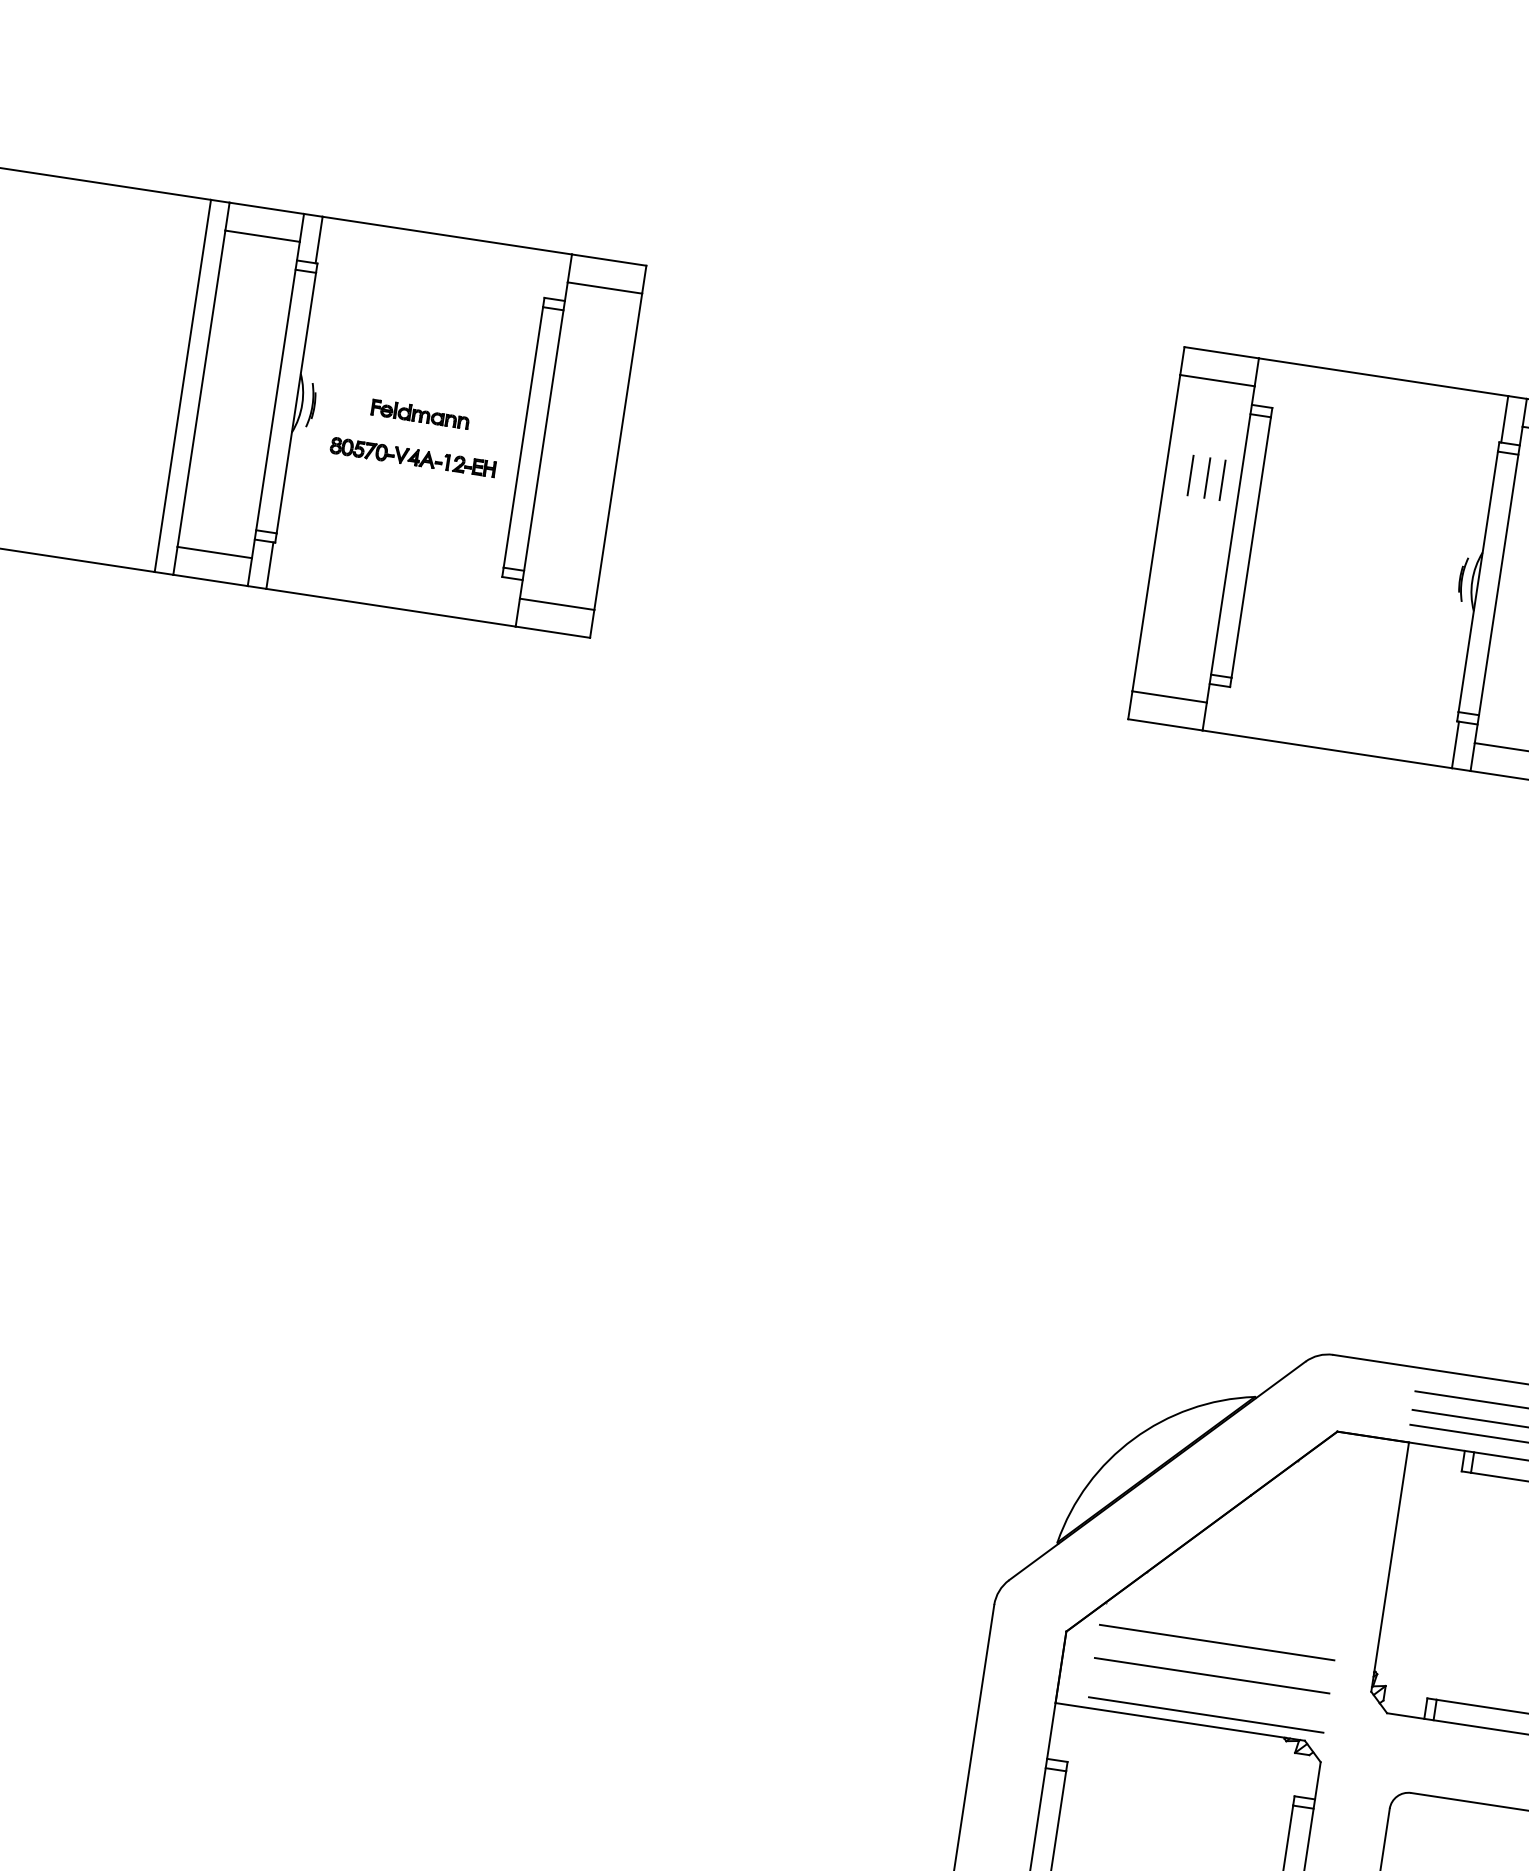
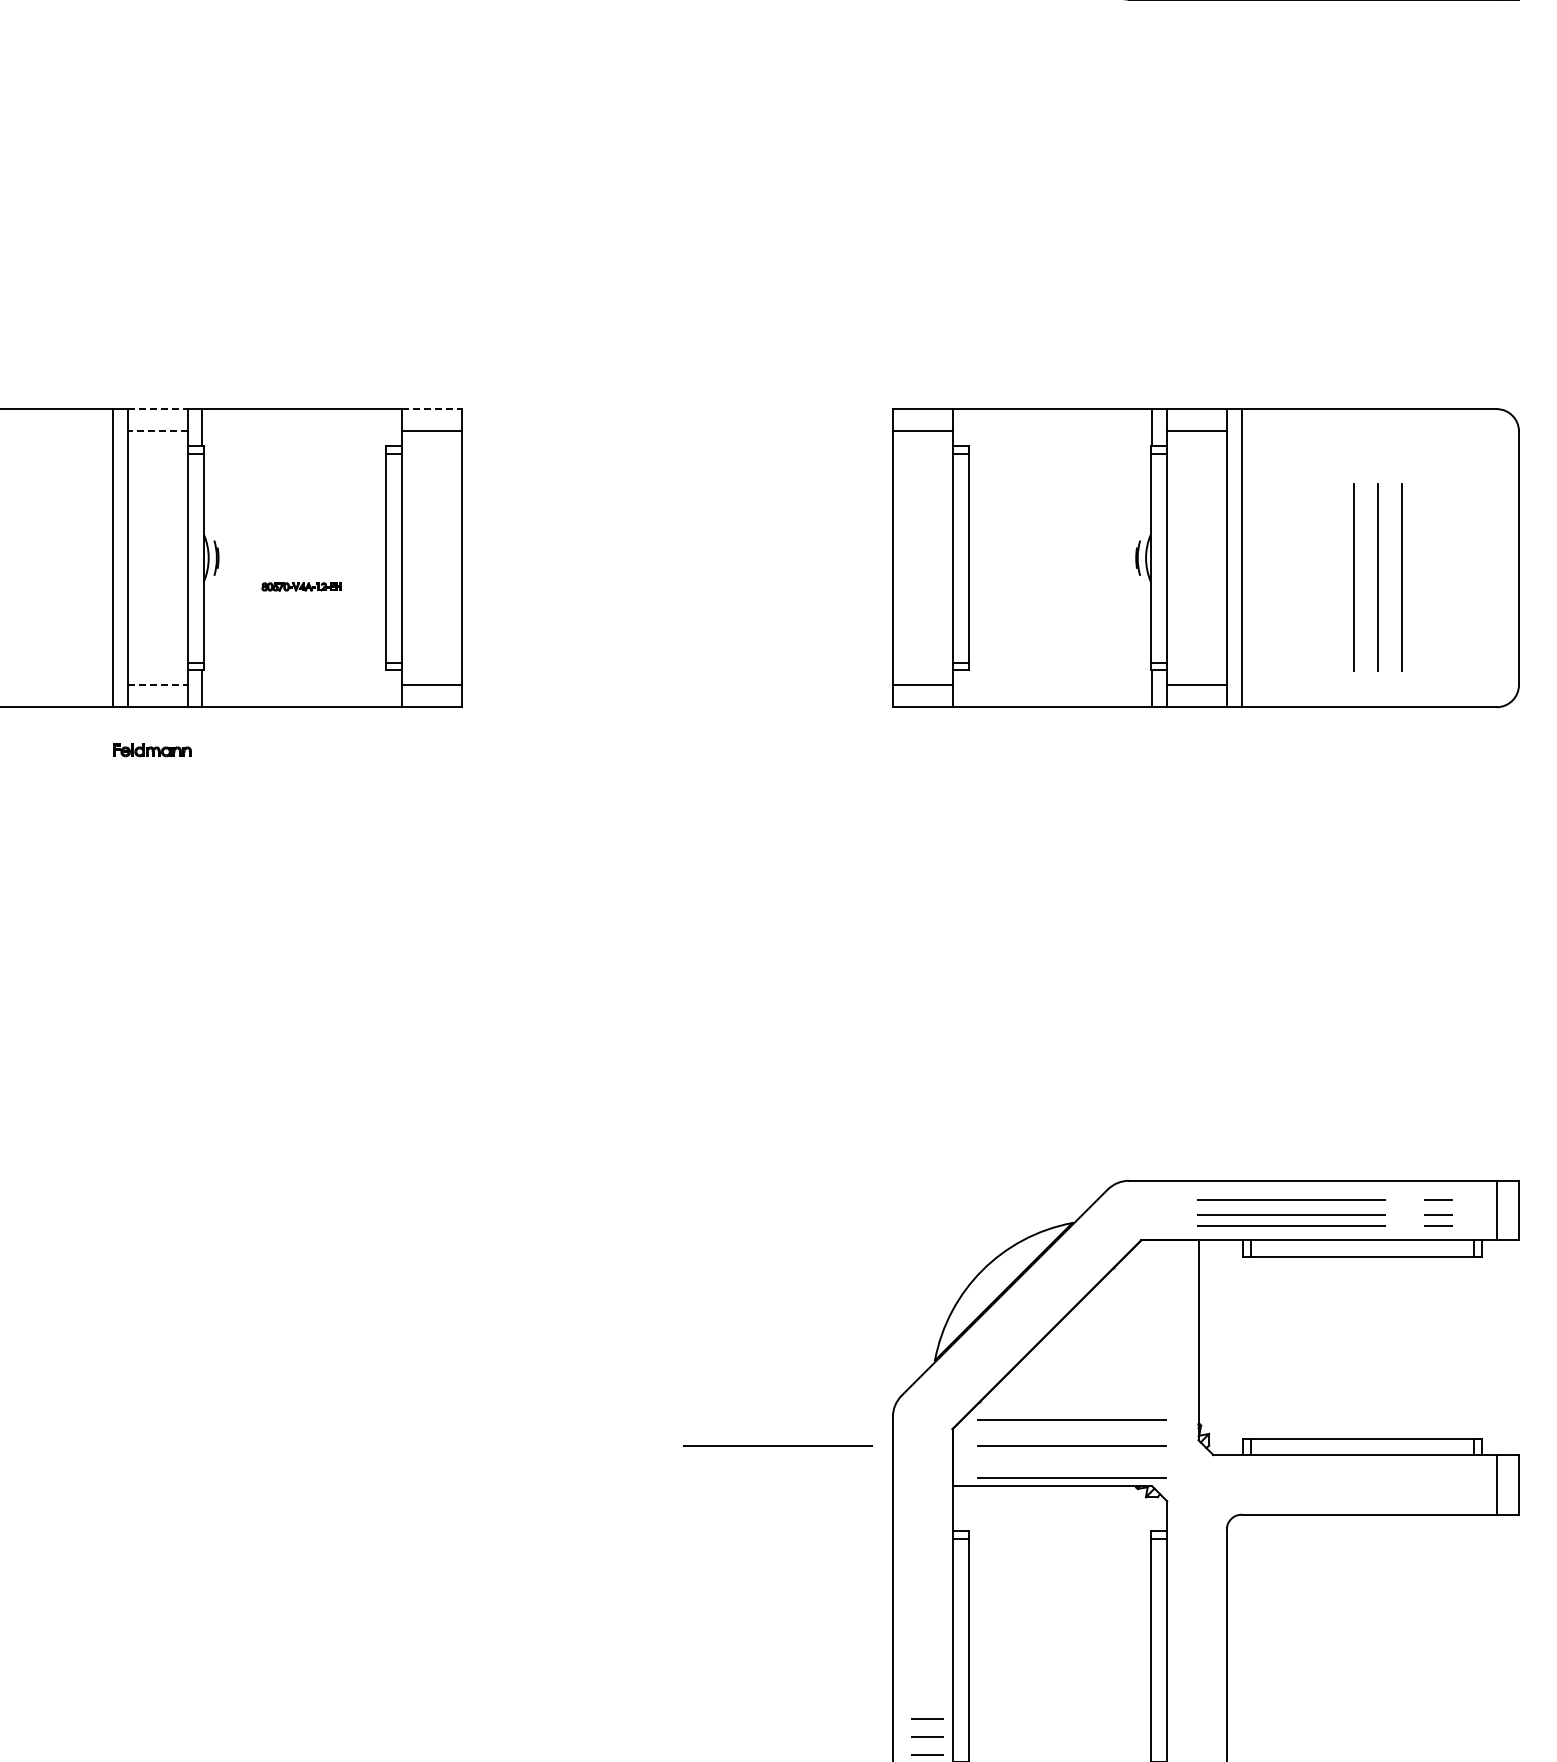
line: (266, 208) -> (157, 409), solid -> dashed
line: (262, 236) -> (157, 431), solid -> dashed
line: (609, 260) -> (432, 409), solid -> dashed
part: (420, 414) -> (152, 750), moved
part: (412, 456) -> (301, 586), size x0.6
line: (1190, 474) -> (912, 508), removed
line: (1207, 477) -> (926, 508), removed
line: (1222, 479) -> (938, 508), removed
line: (214, 552) -> (157, 684), solid -> dashed
line: (844, 1618) -> (777, 1445), added

